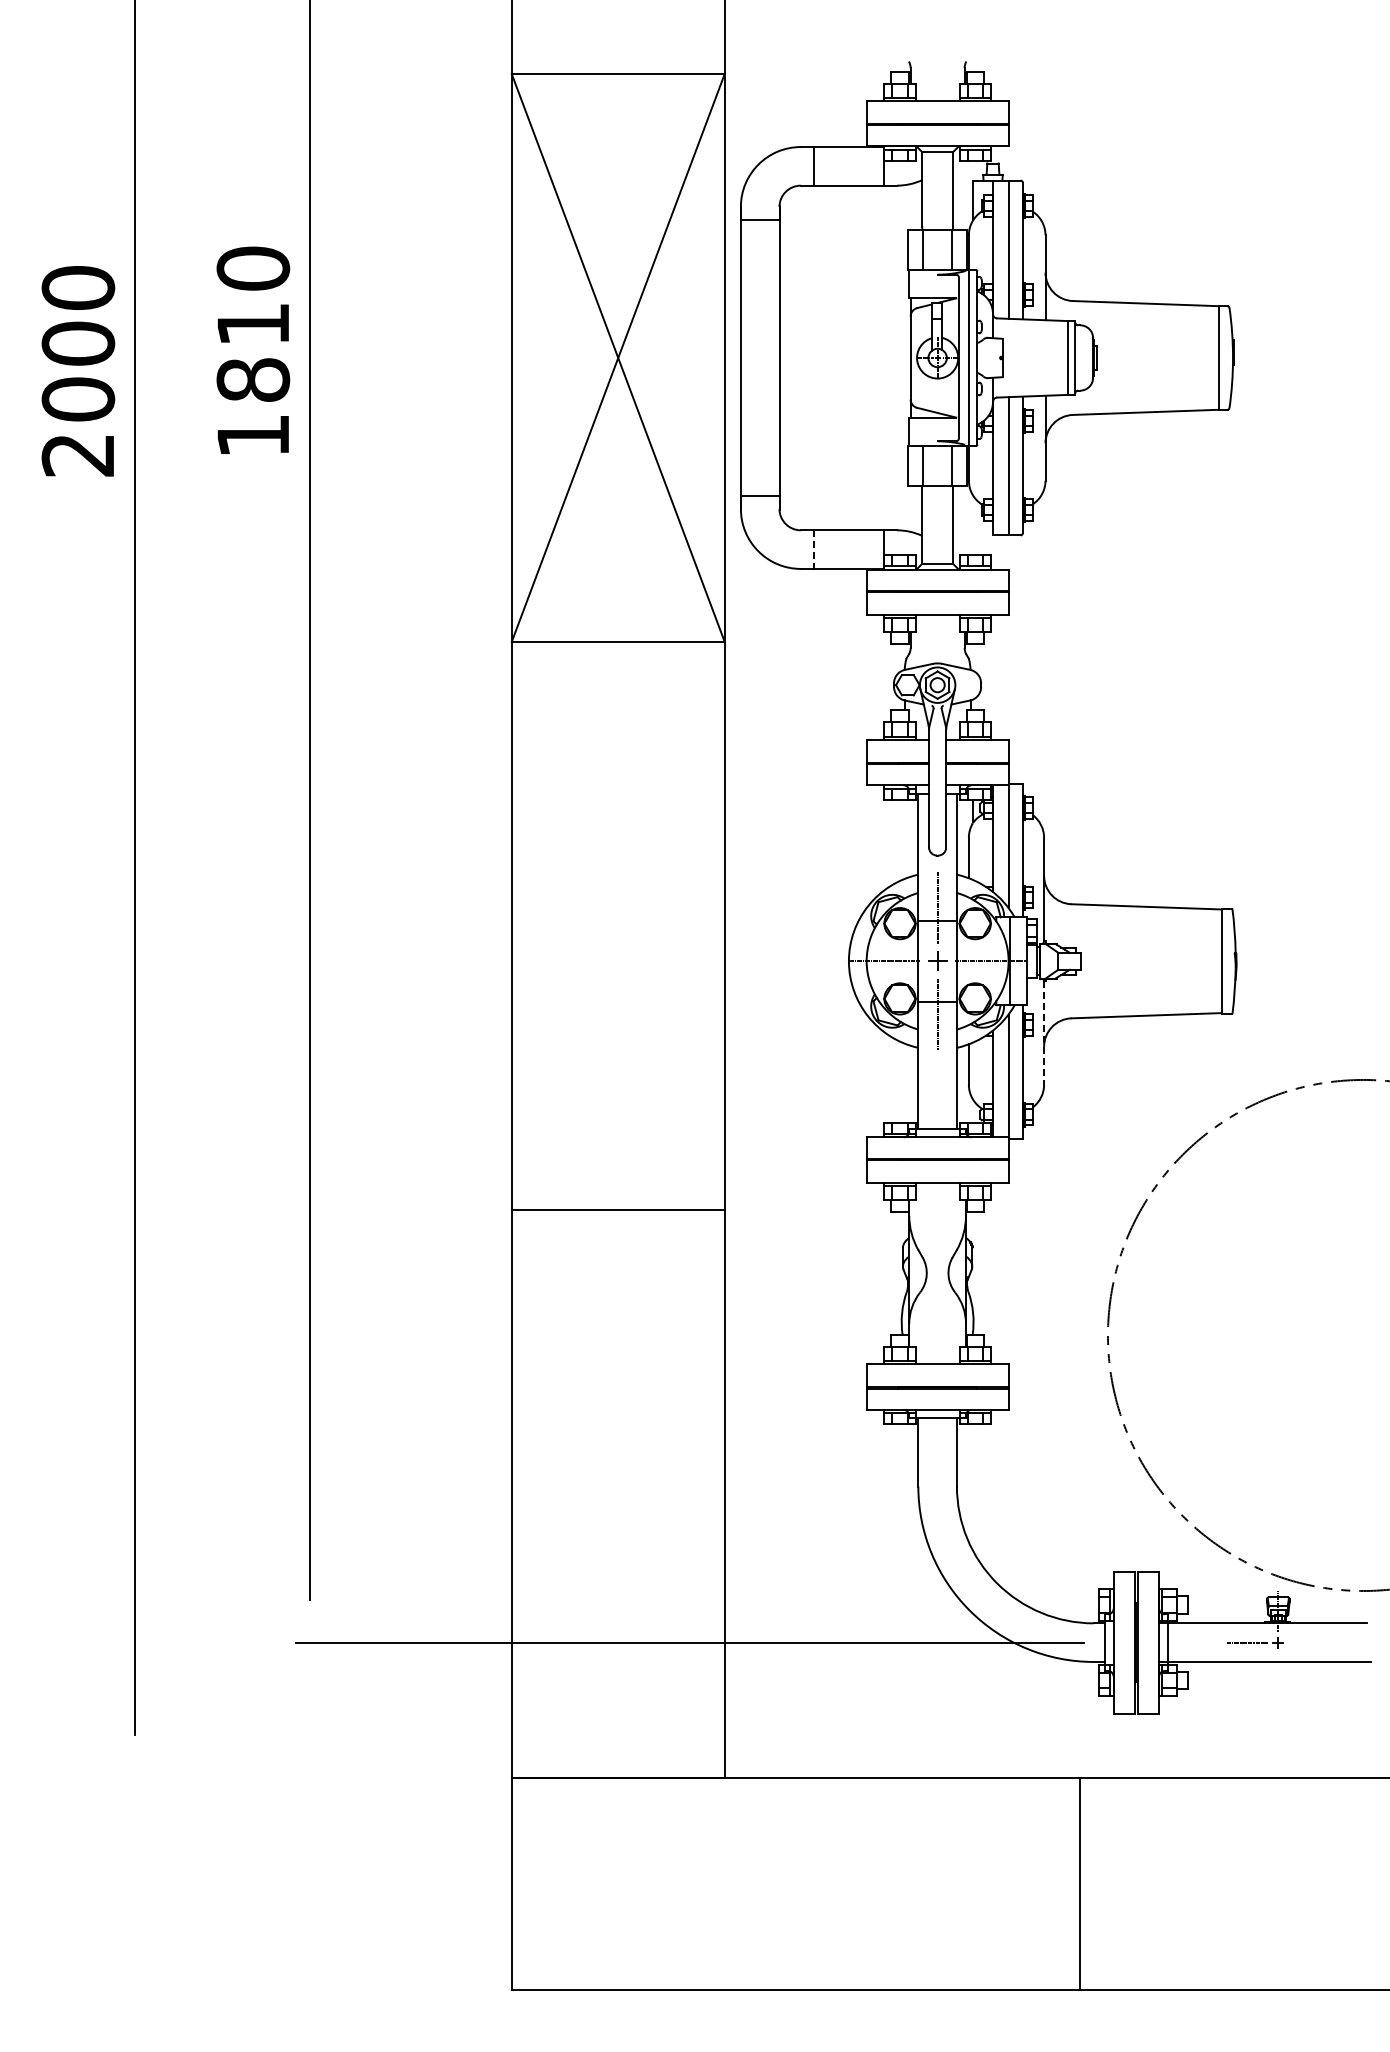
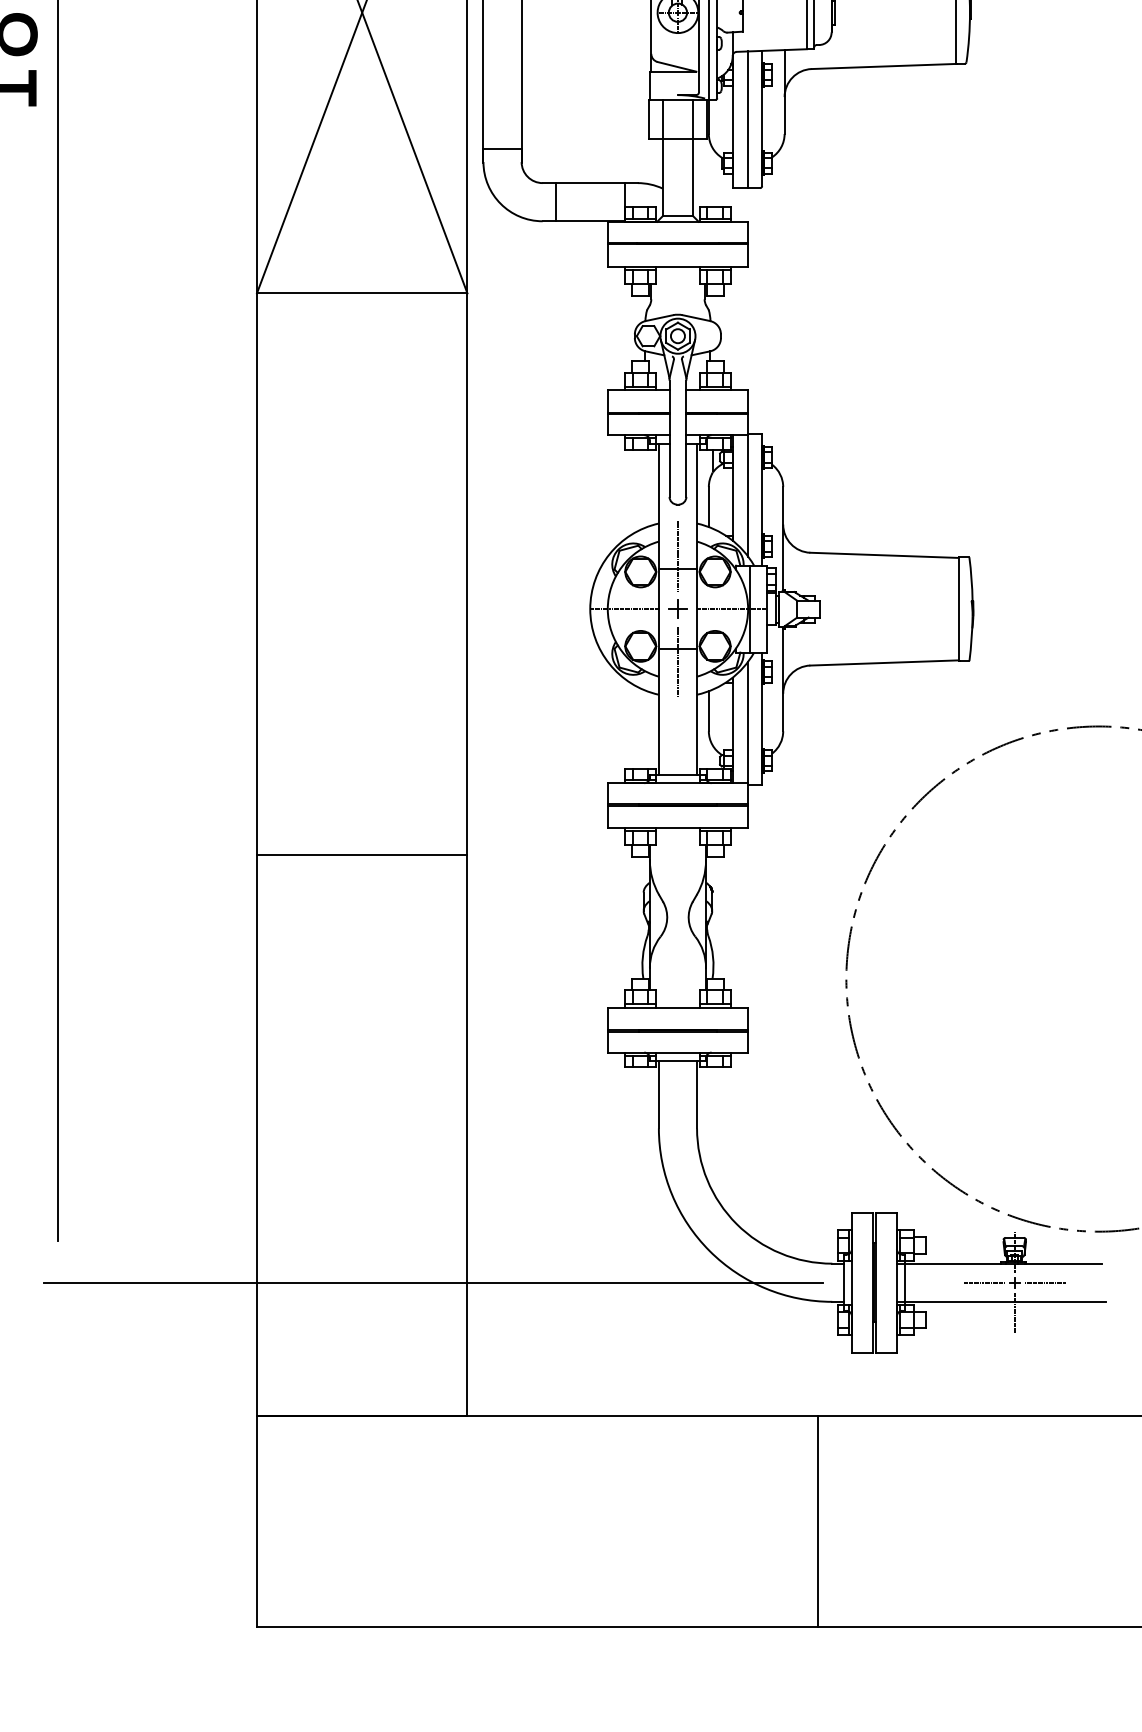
line: (814, 550) -> (556, 203), dashed -> solid
line: (1044, 1032) -> (783, 679), dashed -> solid
line: (1308, 1642) -> (1044, 1282), added
line: (1278, 1672) -> (1014, 1312), added

